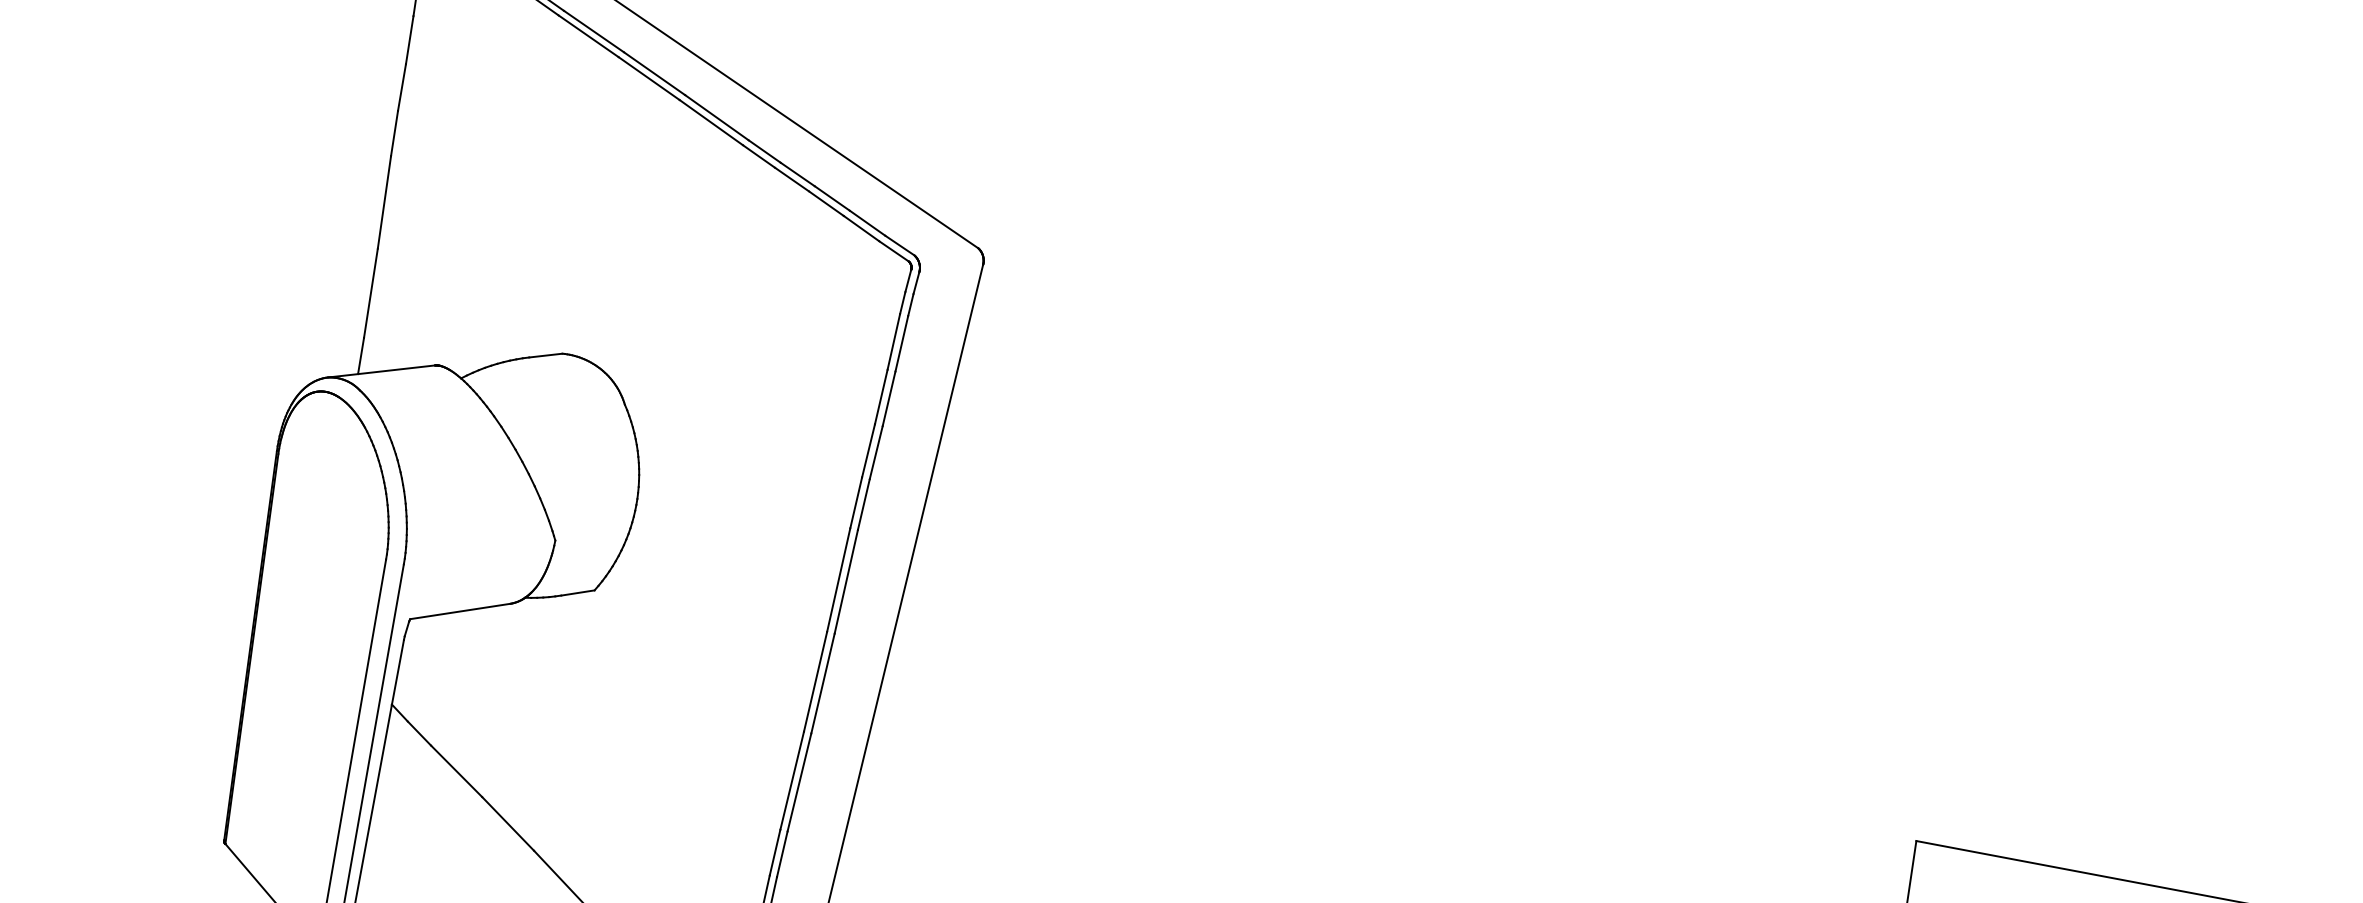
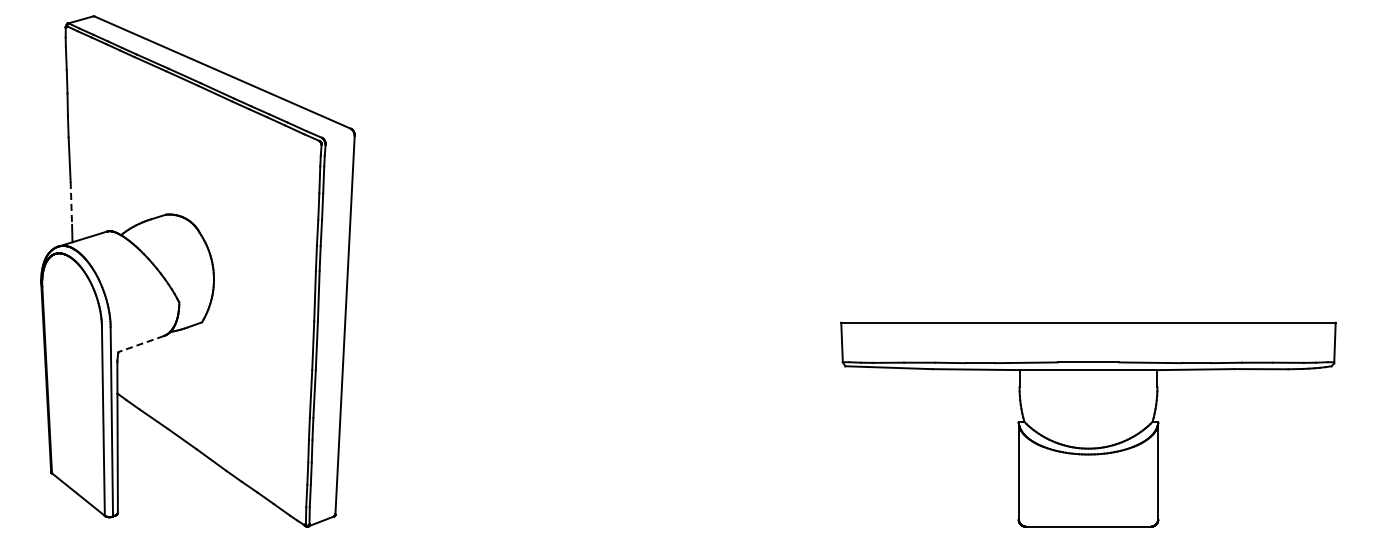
line: (371, 293) -> (71, 203), solid -> dashed
line: (458, 612) -> (140, 344), solid -> dashed

